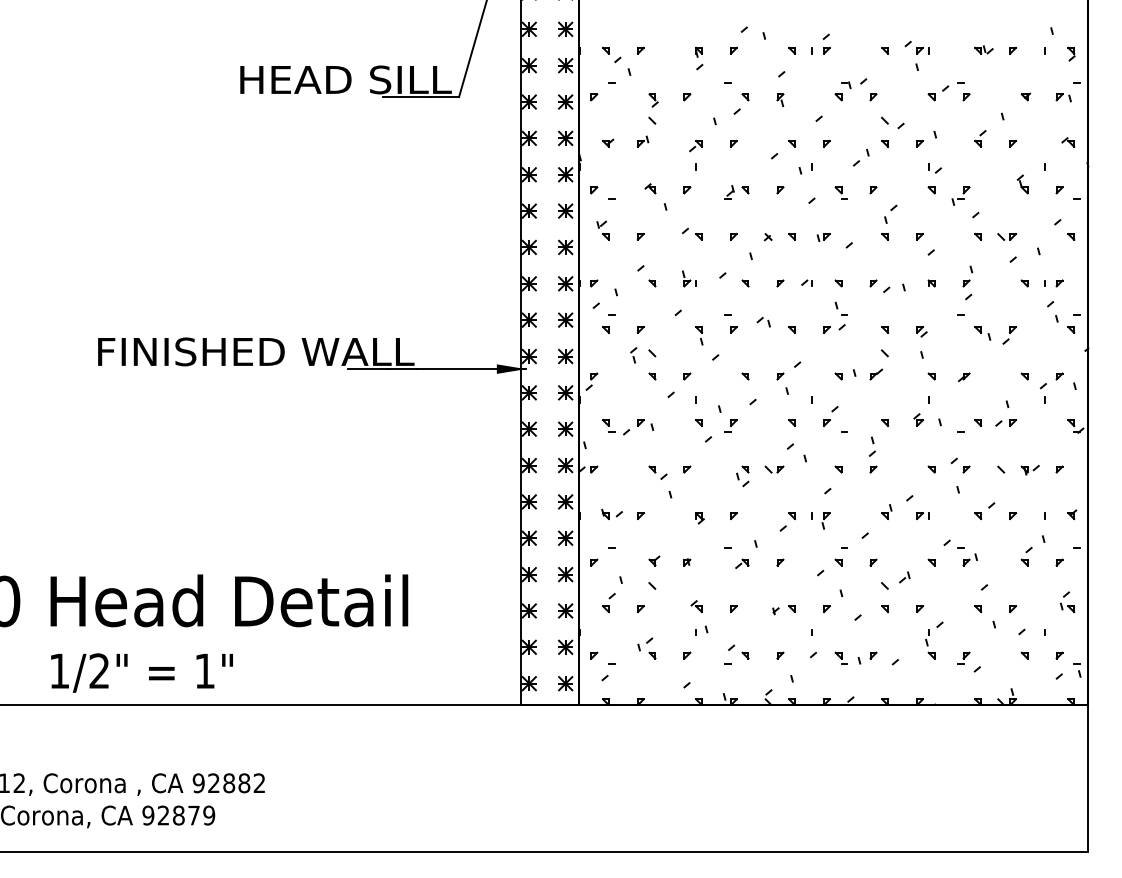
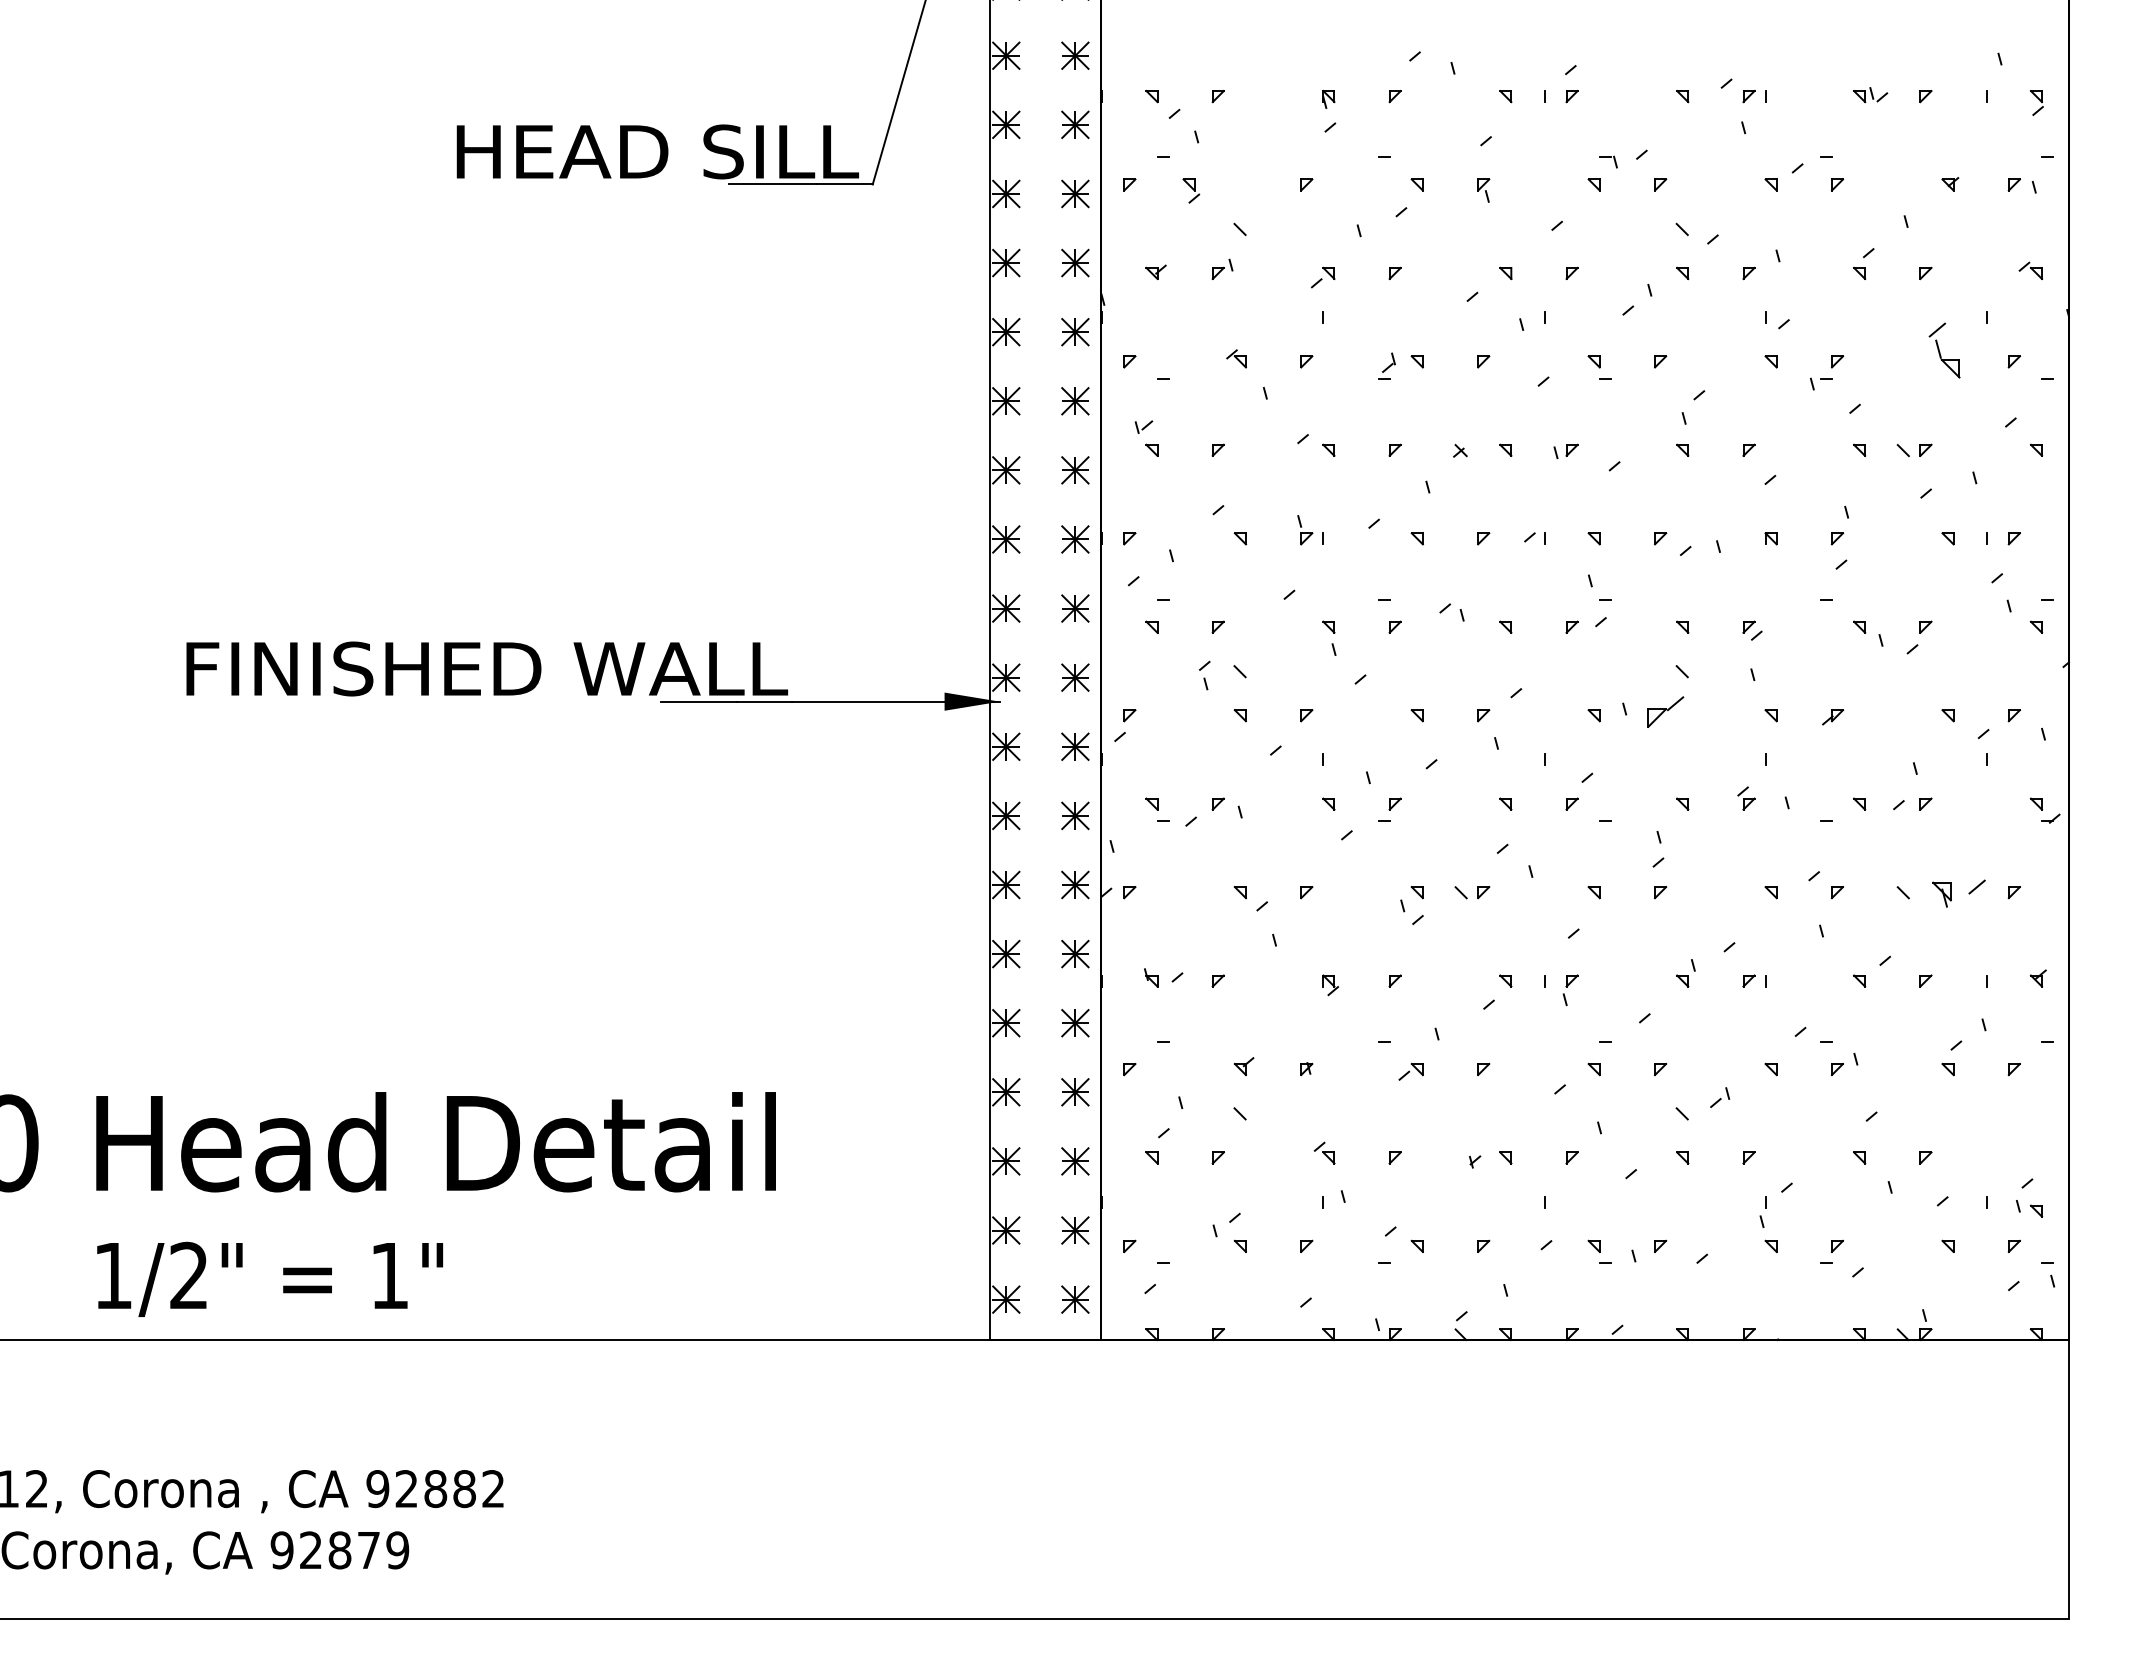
part: (653, 100) -> (1191, 191), moved
part: (1022, 184) -> (1943, 350), size x1.6
part: (876, 374) -> (1666, 711), size x1.6
part: (1029, 470) -> (1957, 894), size x1.6
part: (1067, 602) -> (2029, 1198), moved

